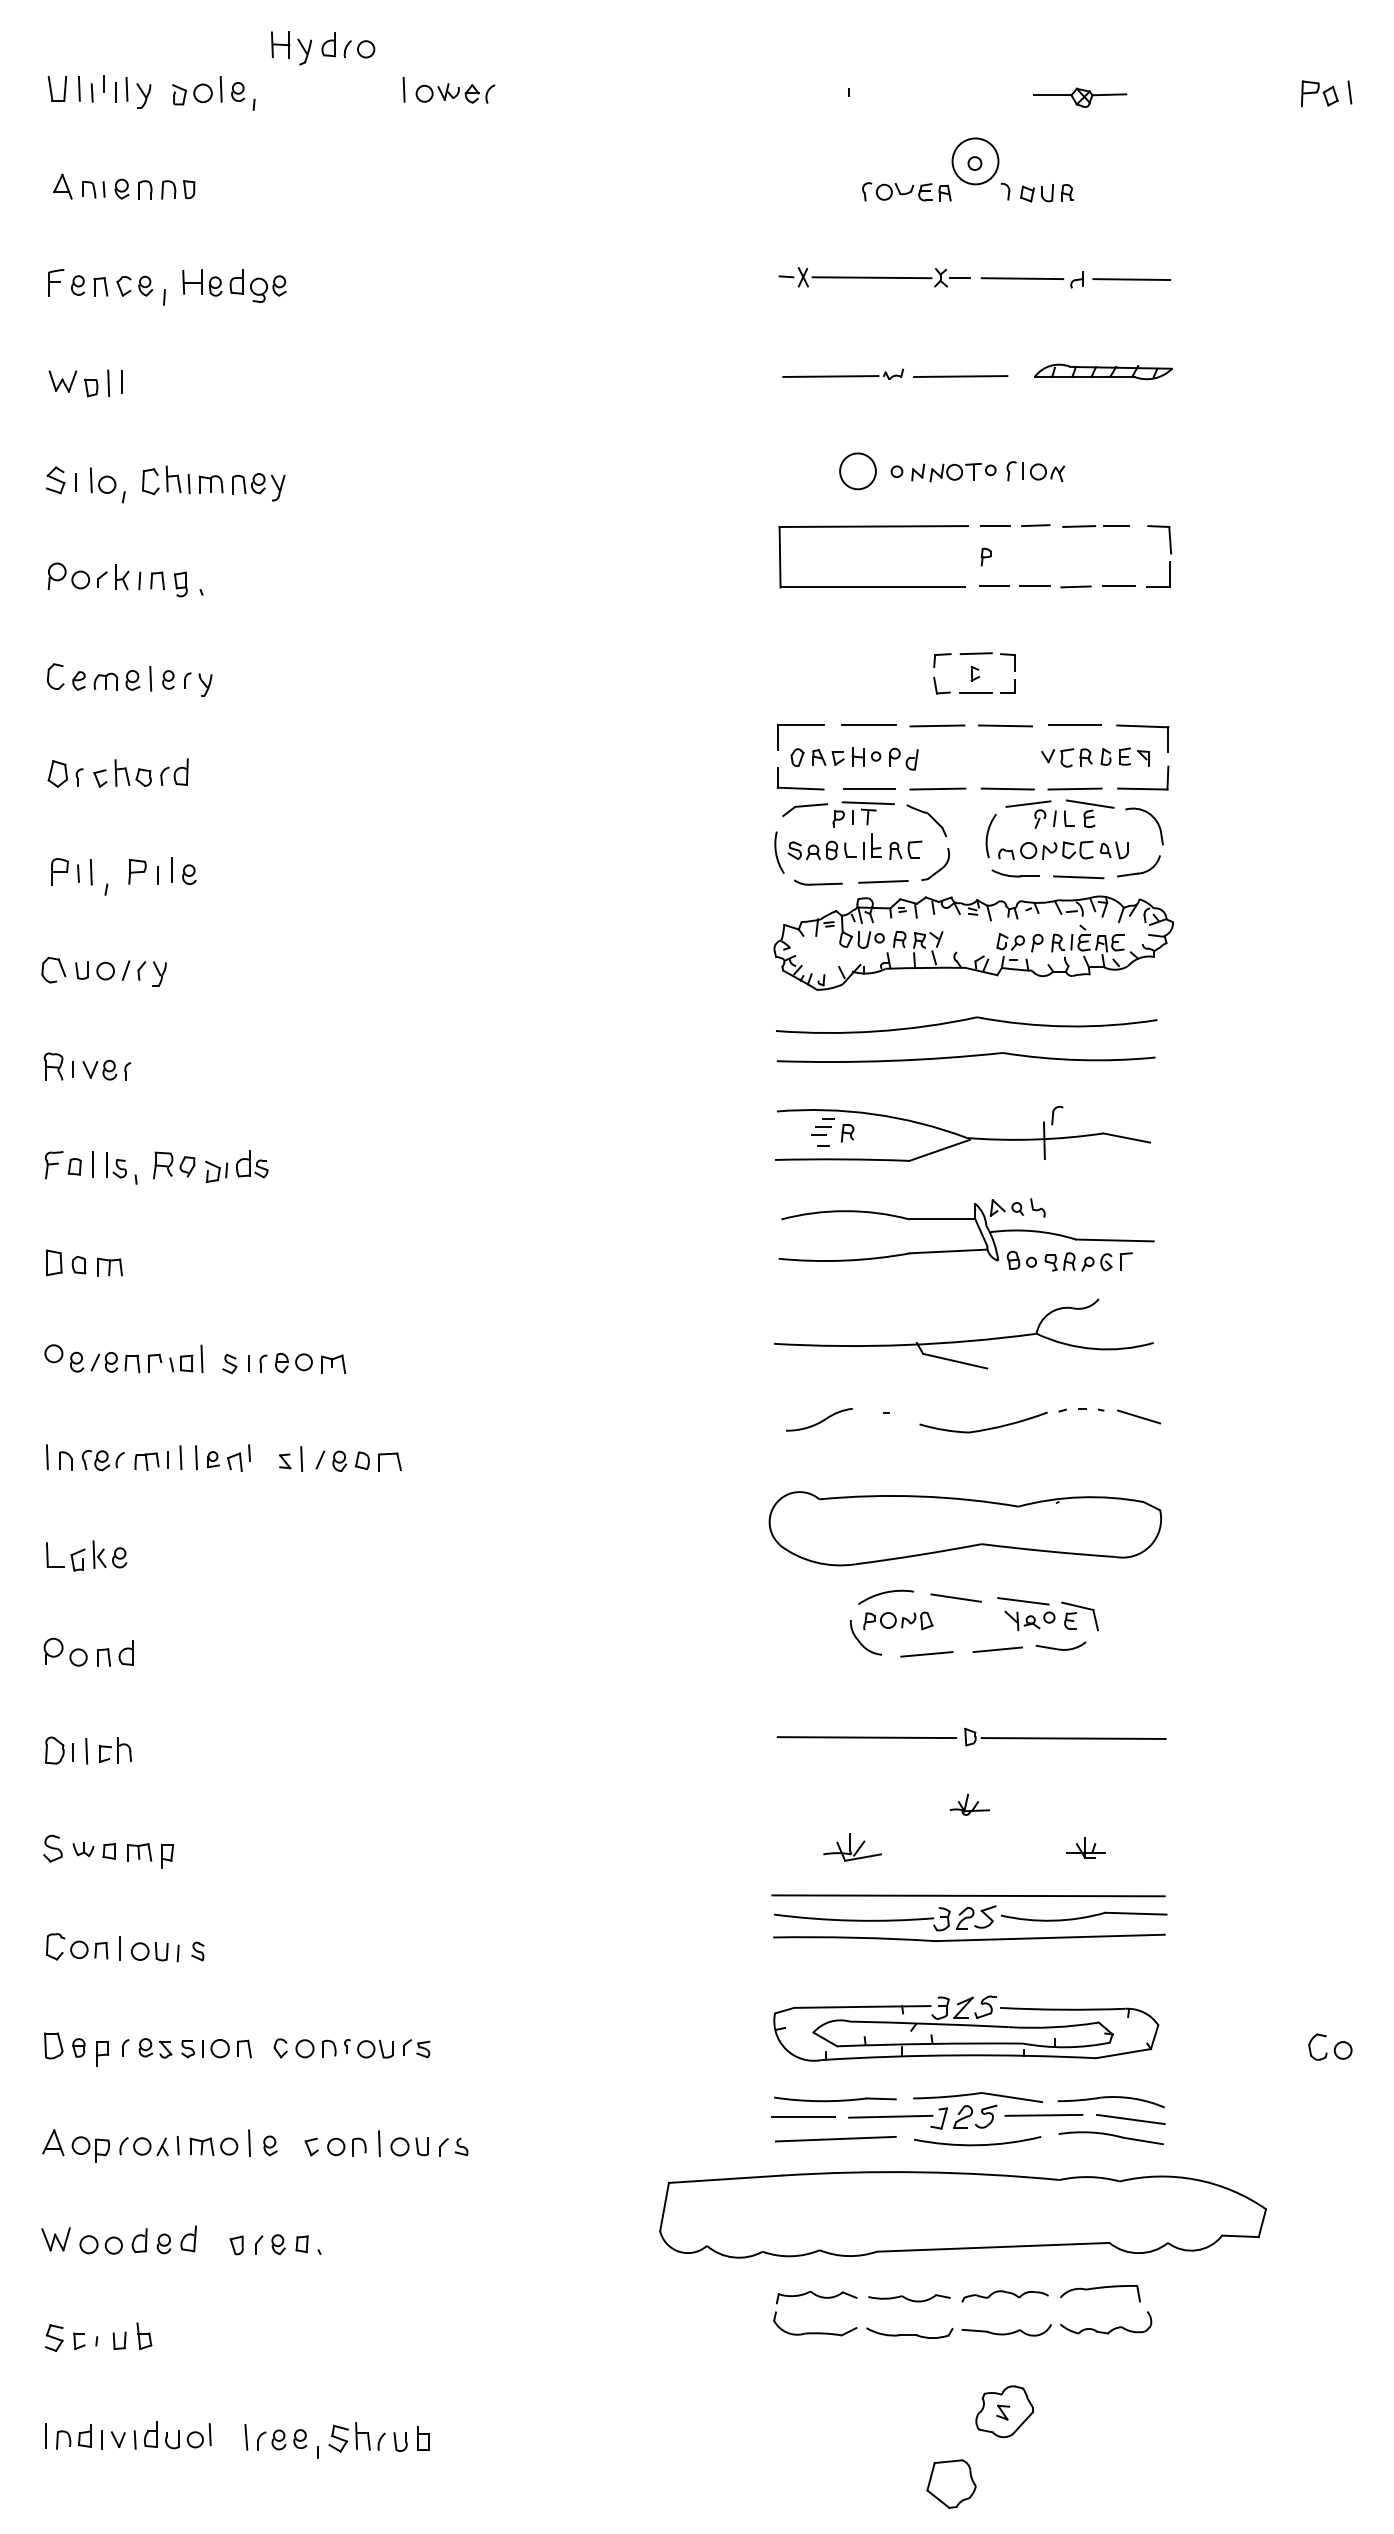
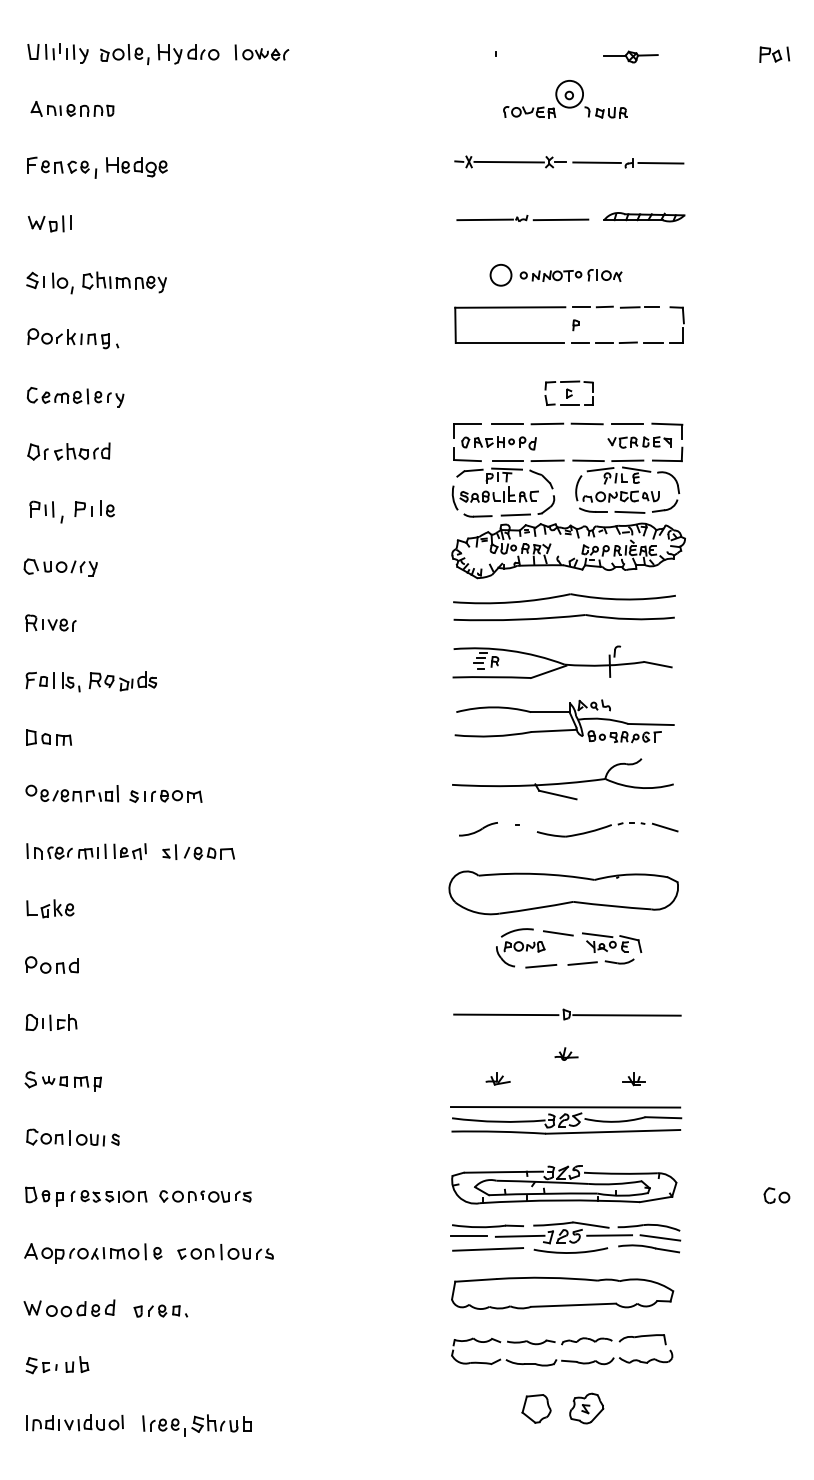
part: (322, 48) -> (188, 54), moved
part: (851, 1846) -> (497, 1078), size x0.71
part: (963, 2212) -> (562, 1292), size x0.62
part: (951, 2483) -> (536, 1408), moved

